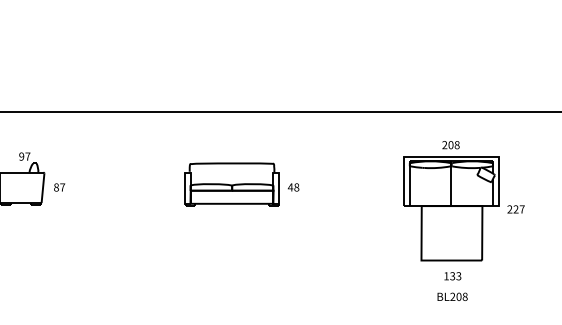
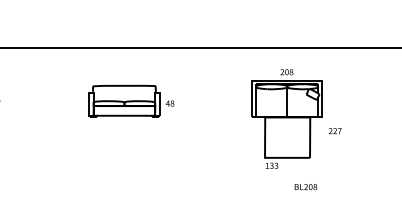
text: (515, 209) -> (334, 131), moved
text: (452, 276) -> (271, 166), moved
text: (452, 296) -> (305, 186), moved

